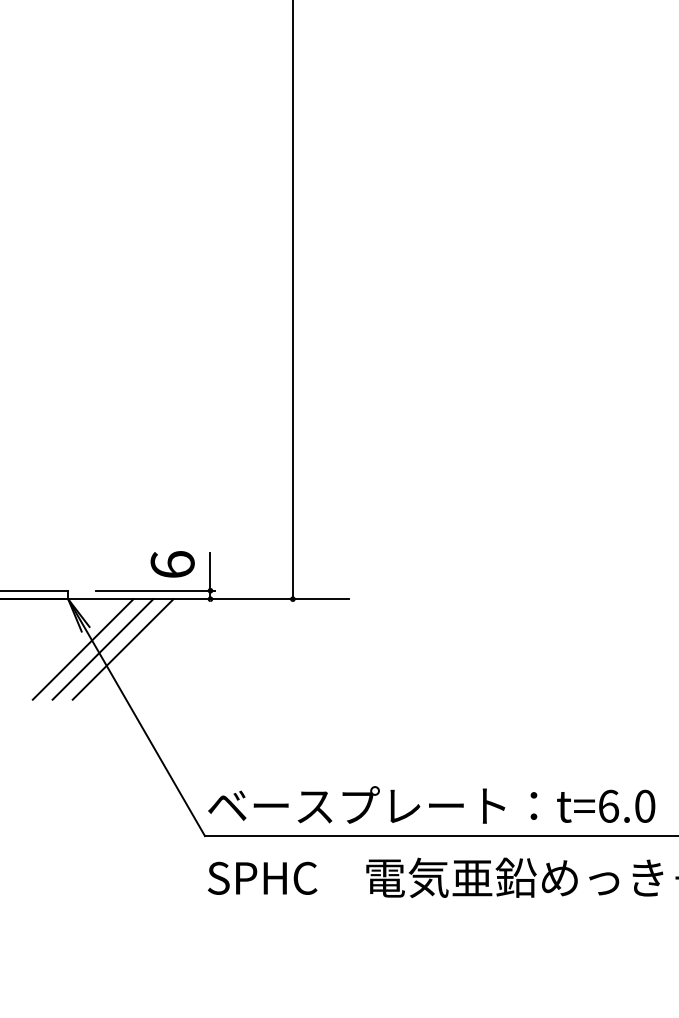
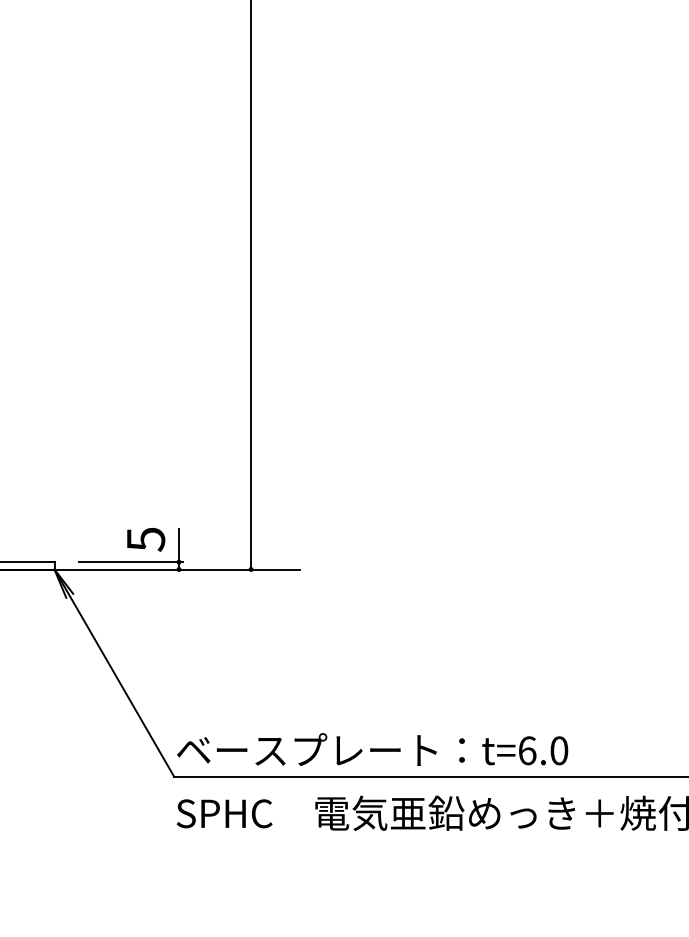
text: (172, 564) -> (145, 539), 6 -> 5
line: (83, 649) -> (67, 613), removed
line: (102, 649) -> (84, 613), removed
line: (123, 649) -> (102, 613), removed

